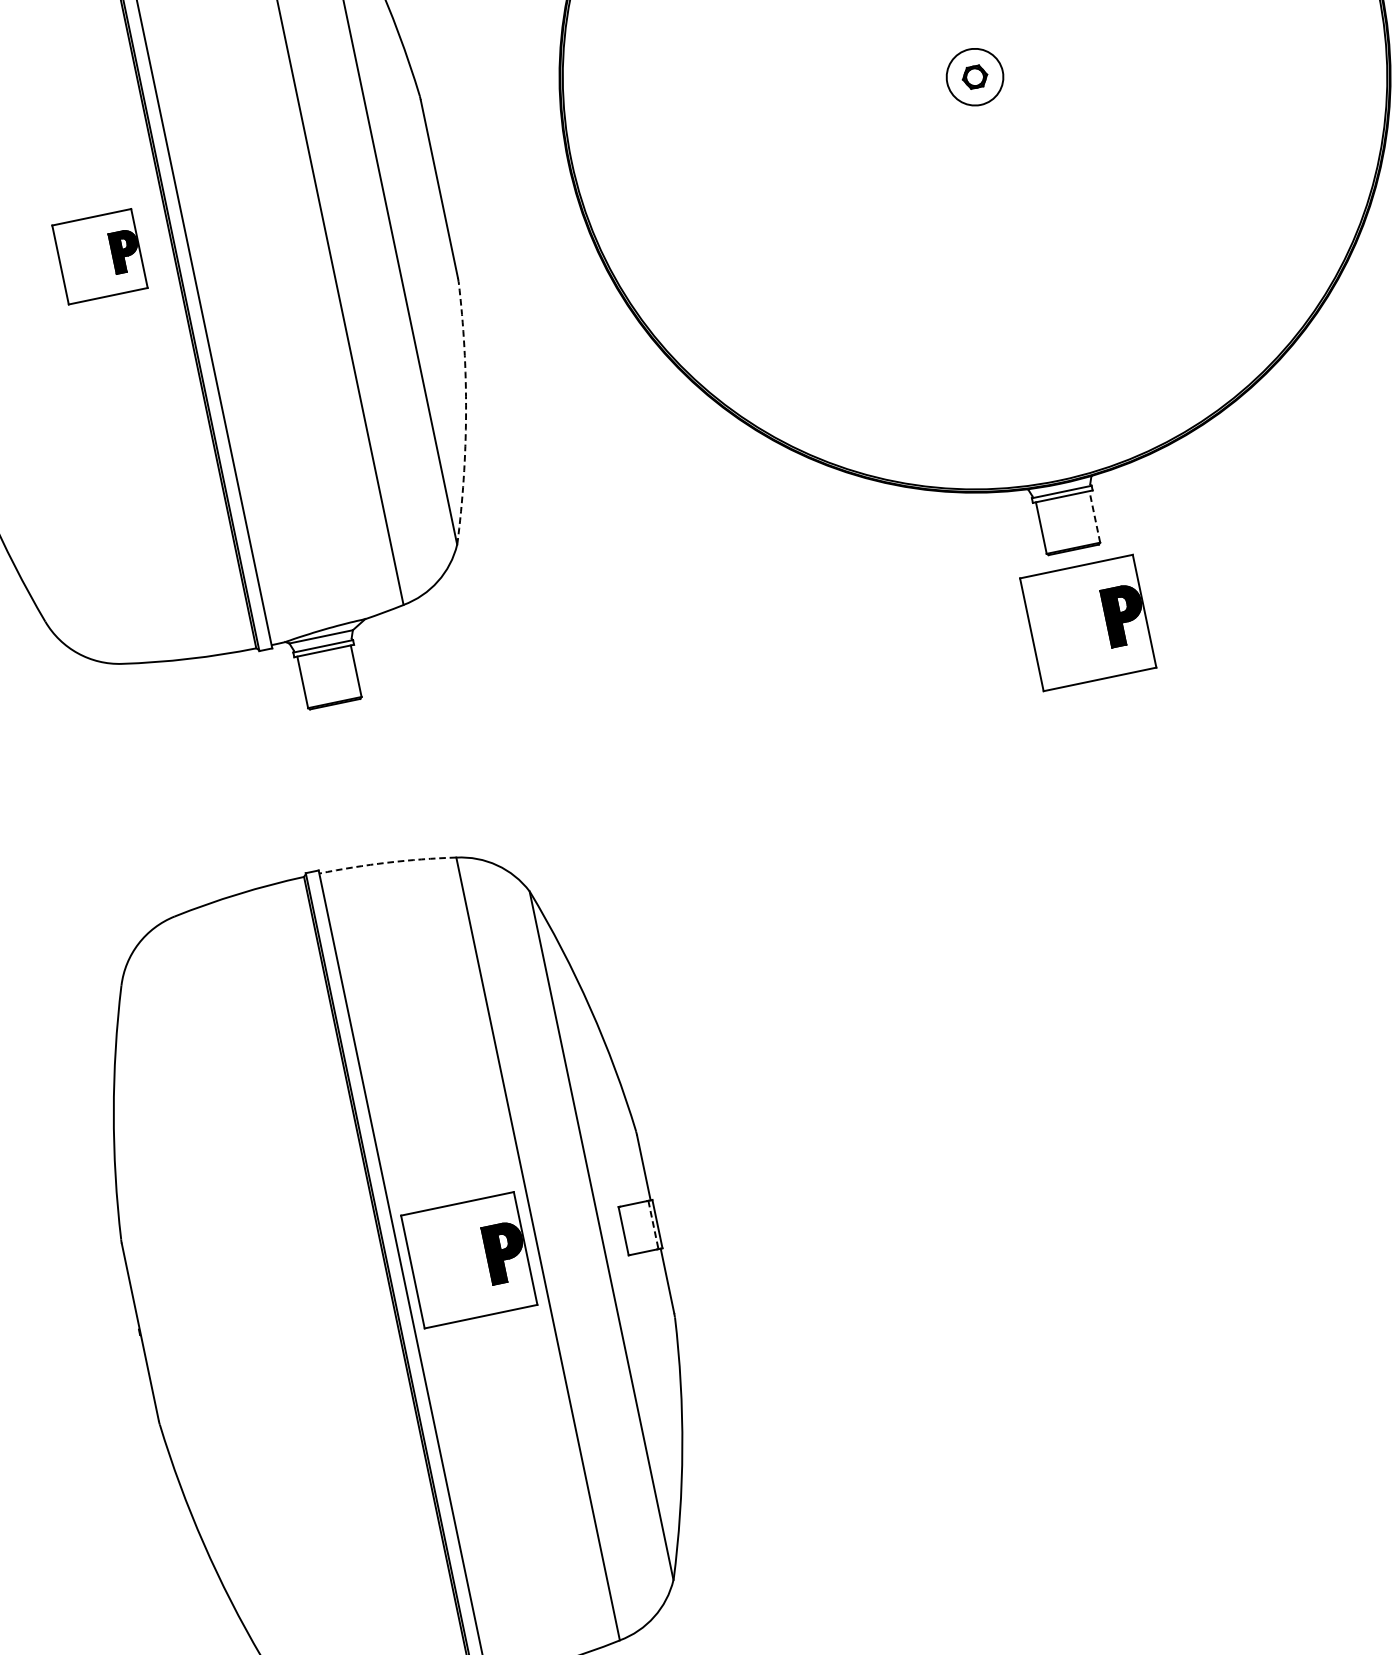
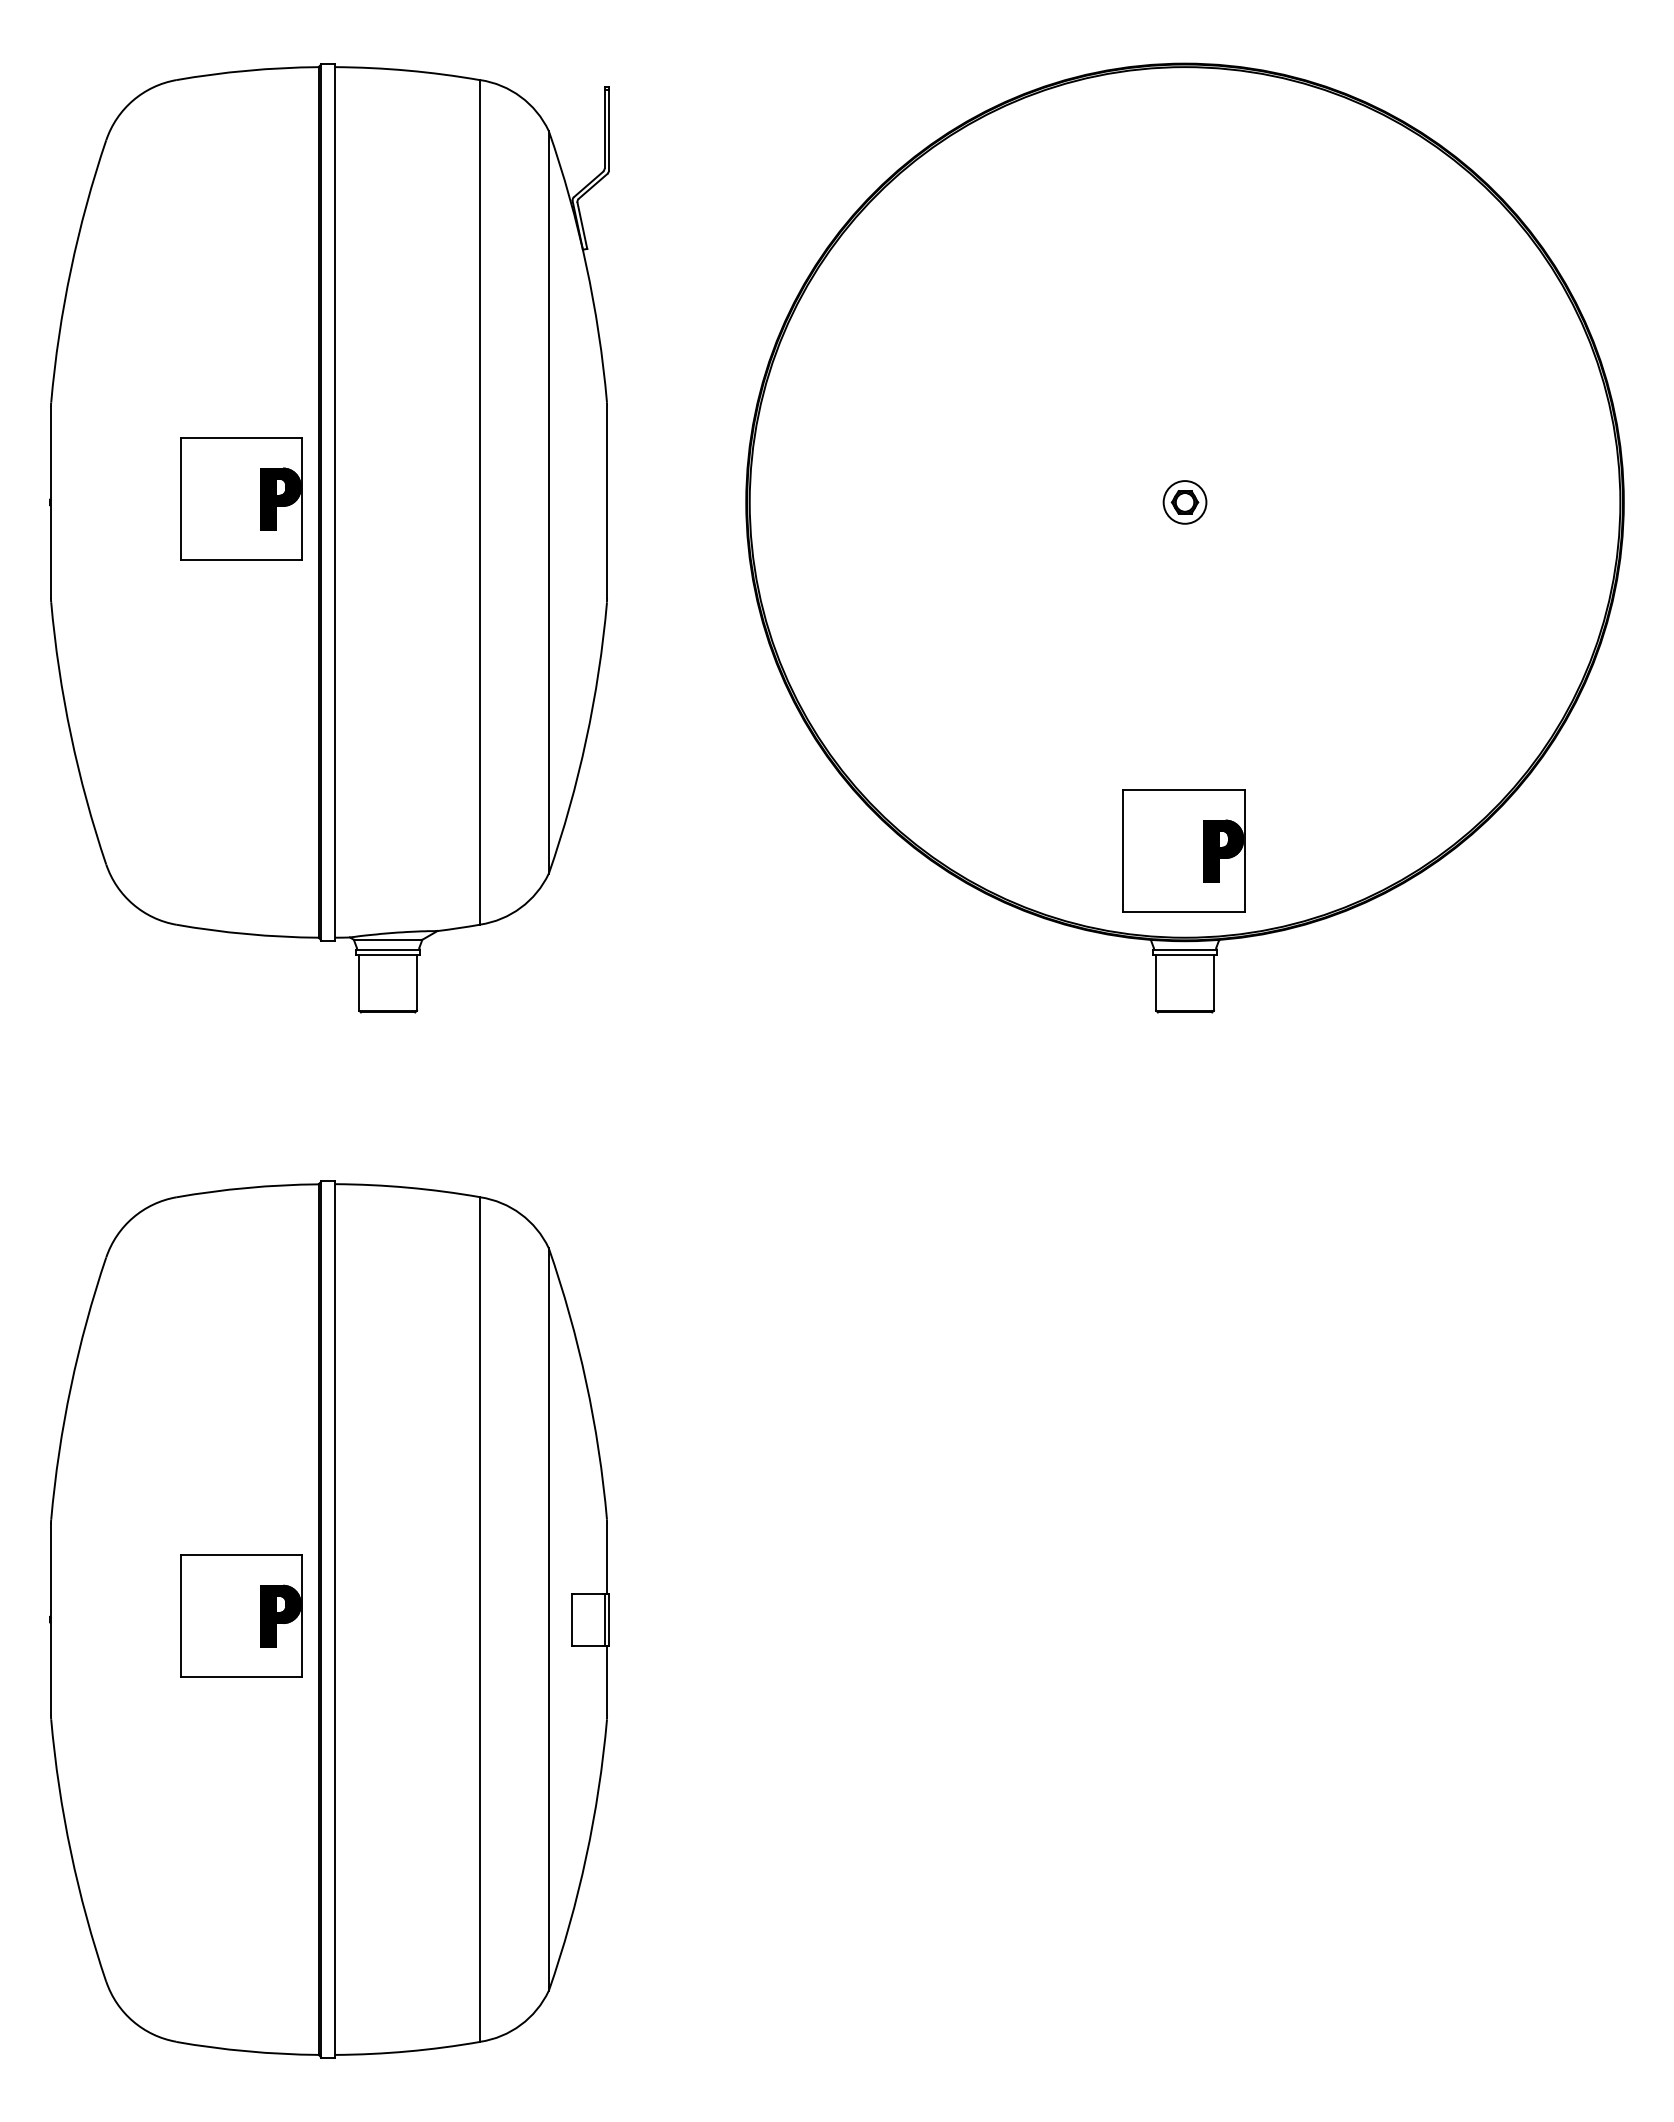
circle: (974, 77) -> (1184, 502), size x0.71
part: (99, 256) -> (241, 498), size x1.43
arc: (466, 413) -> (586, 740), dashed -> solid
line: (1094, 516) -> (1213, 982), dashed -> solid
part: (1087, 622) -> (1183, 850), moved
arc: (387, 862) -> (407, 1187), dashed -> solid
line: (653, 1225) -> (604, 1620), dashed -> solid
part: (469, 1259) -> (241, 1615), moved

